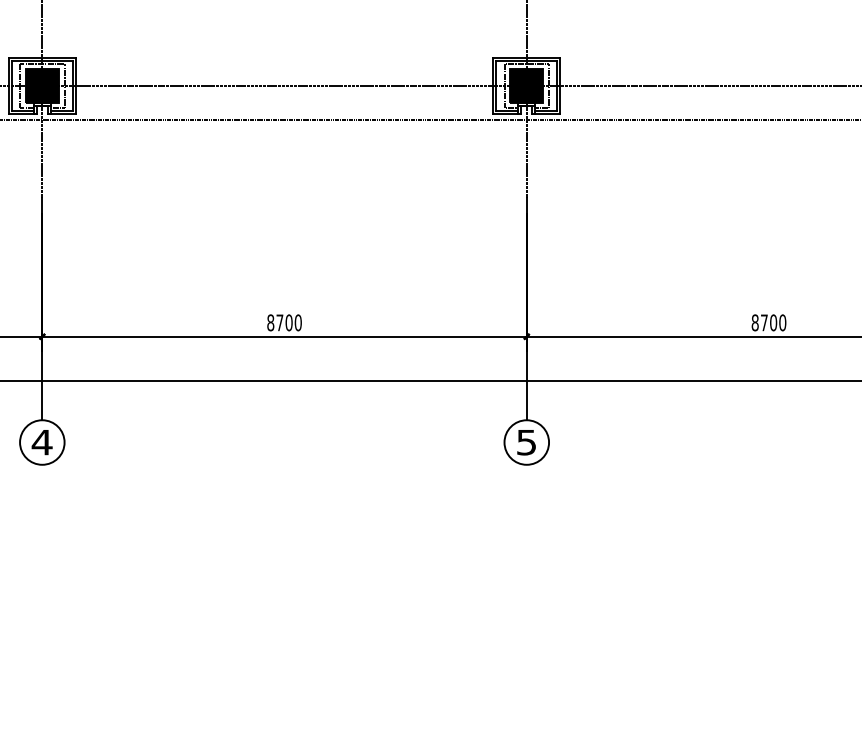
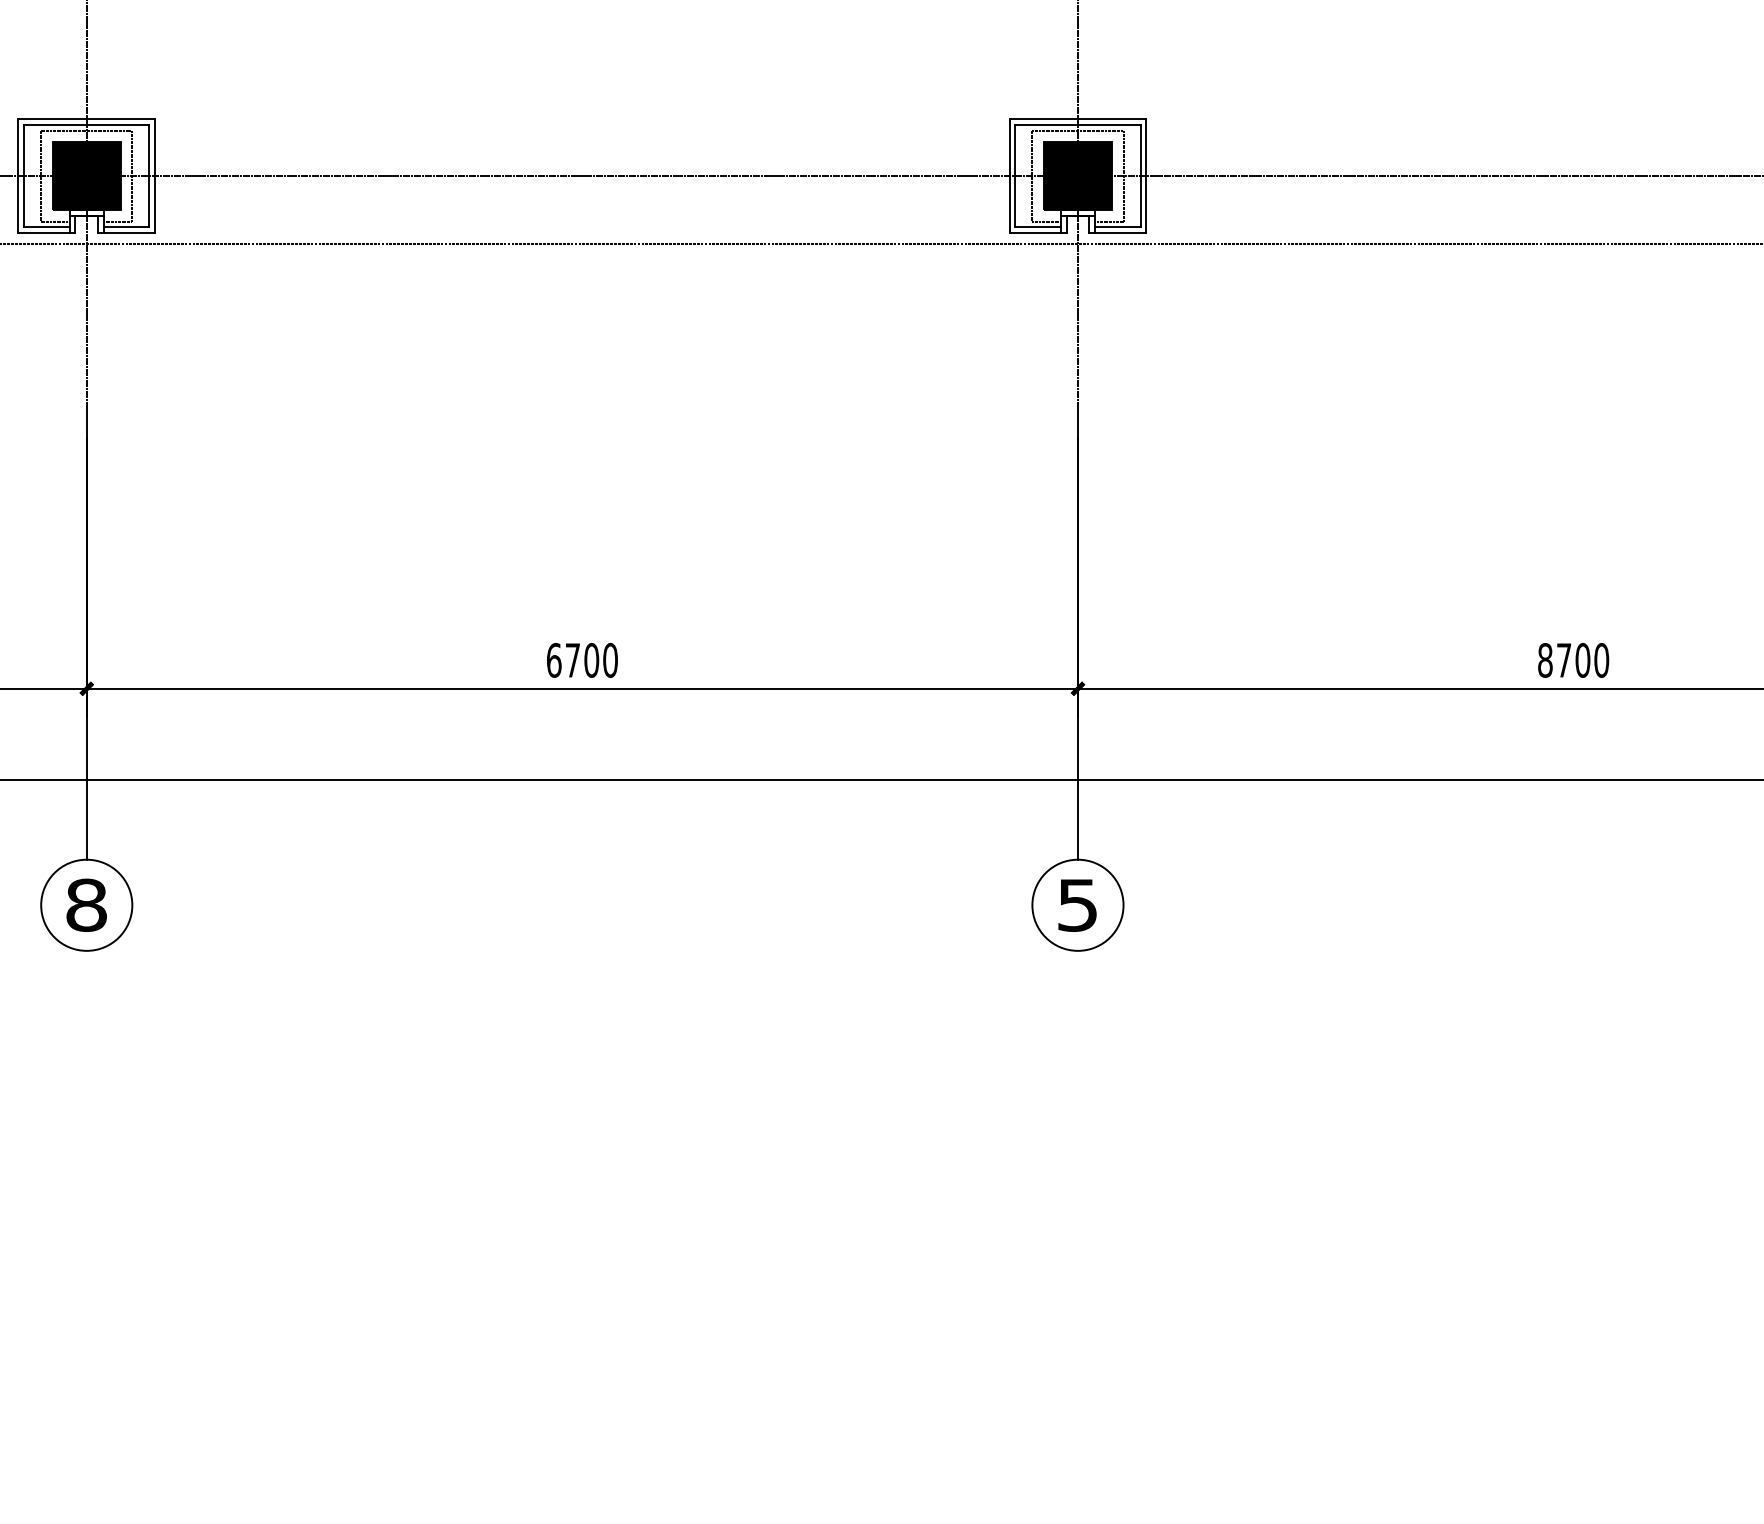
text: (270, 322) -> (553, 659), 8700 -> 6700
text: (41, 442) -> (85, 905), 4 -> 8

